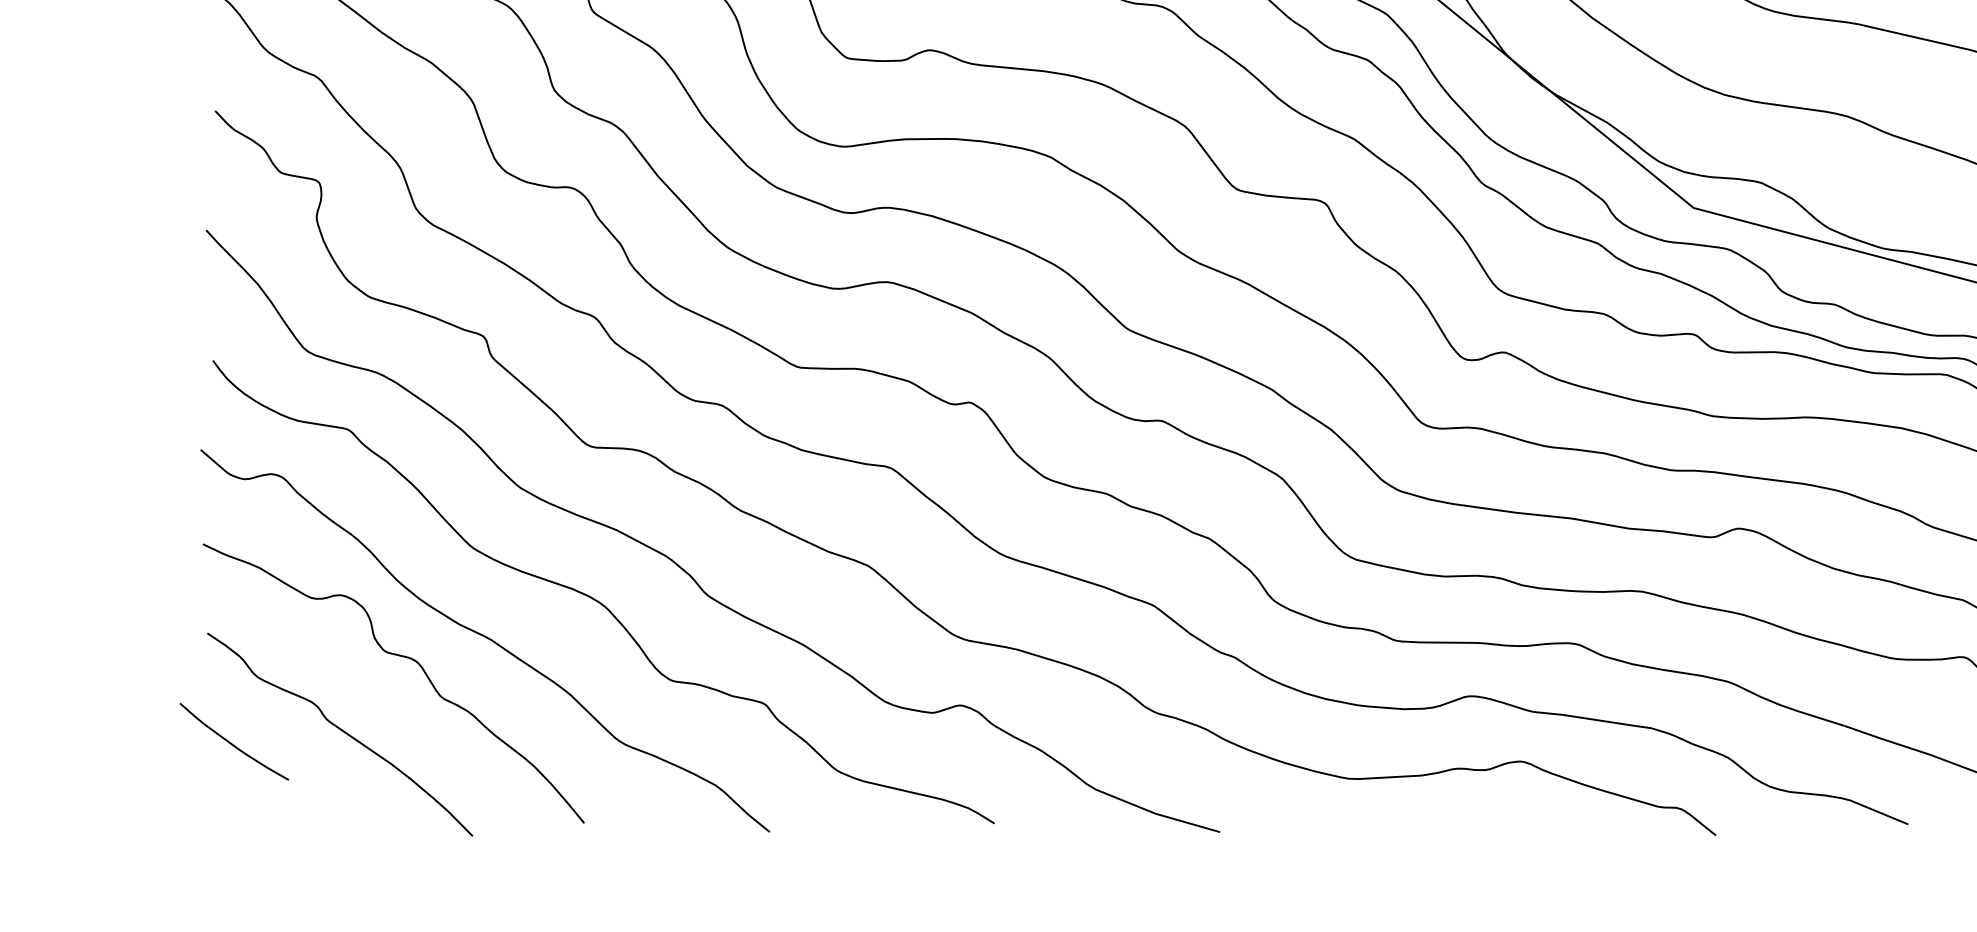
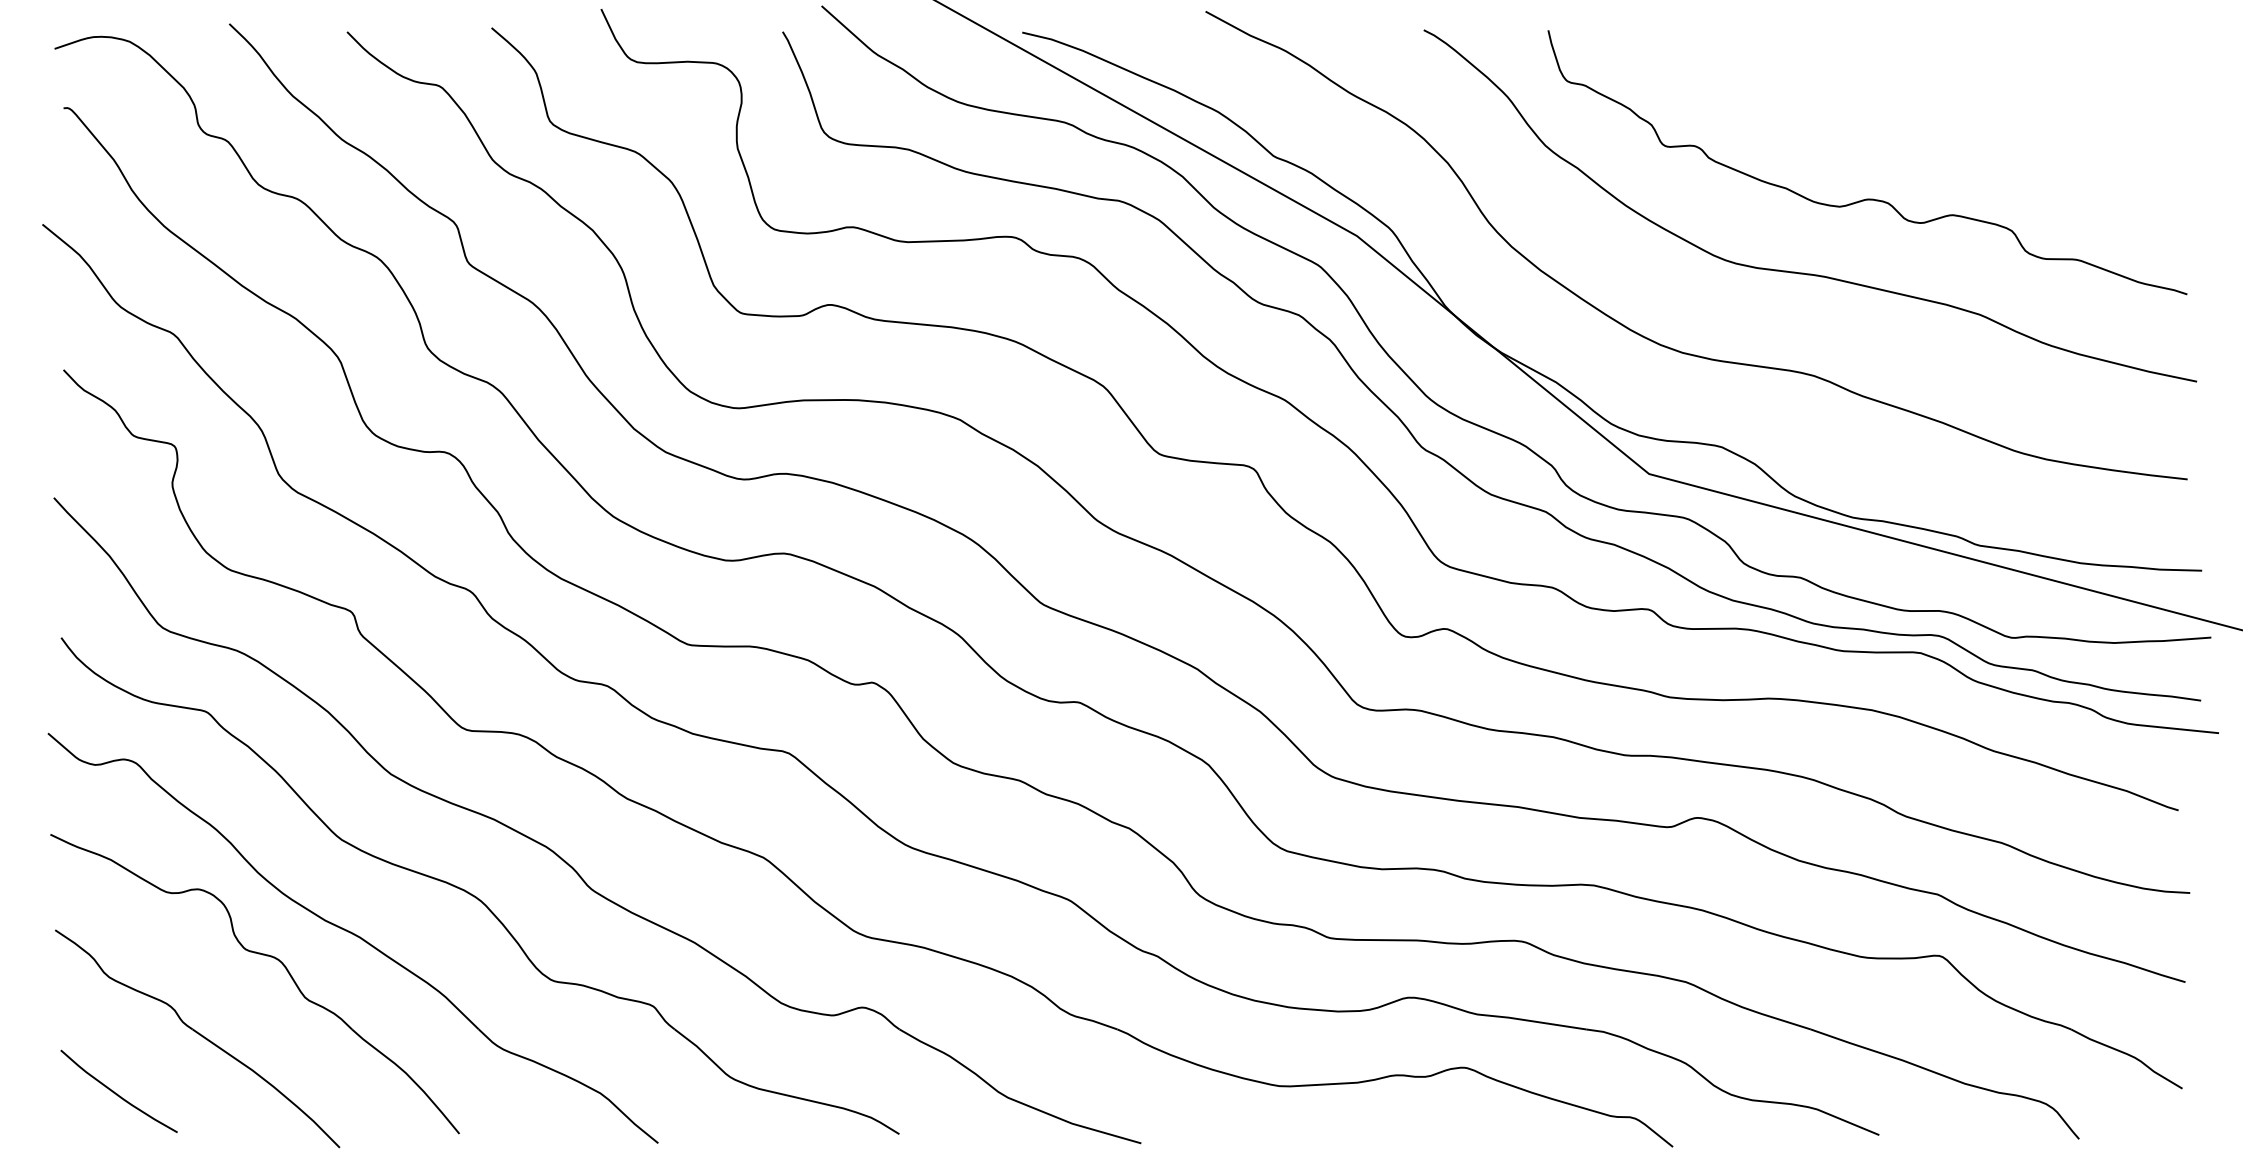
curve: (232, 743) -> (117, 1093), moved

